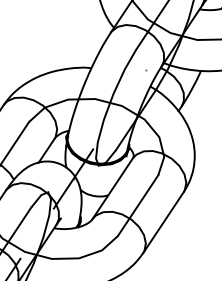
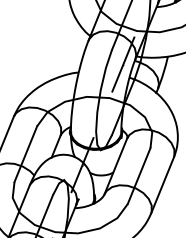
line: (146, 69) -> (123, 64), added

